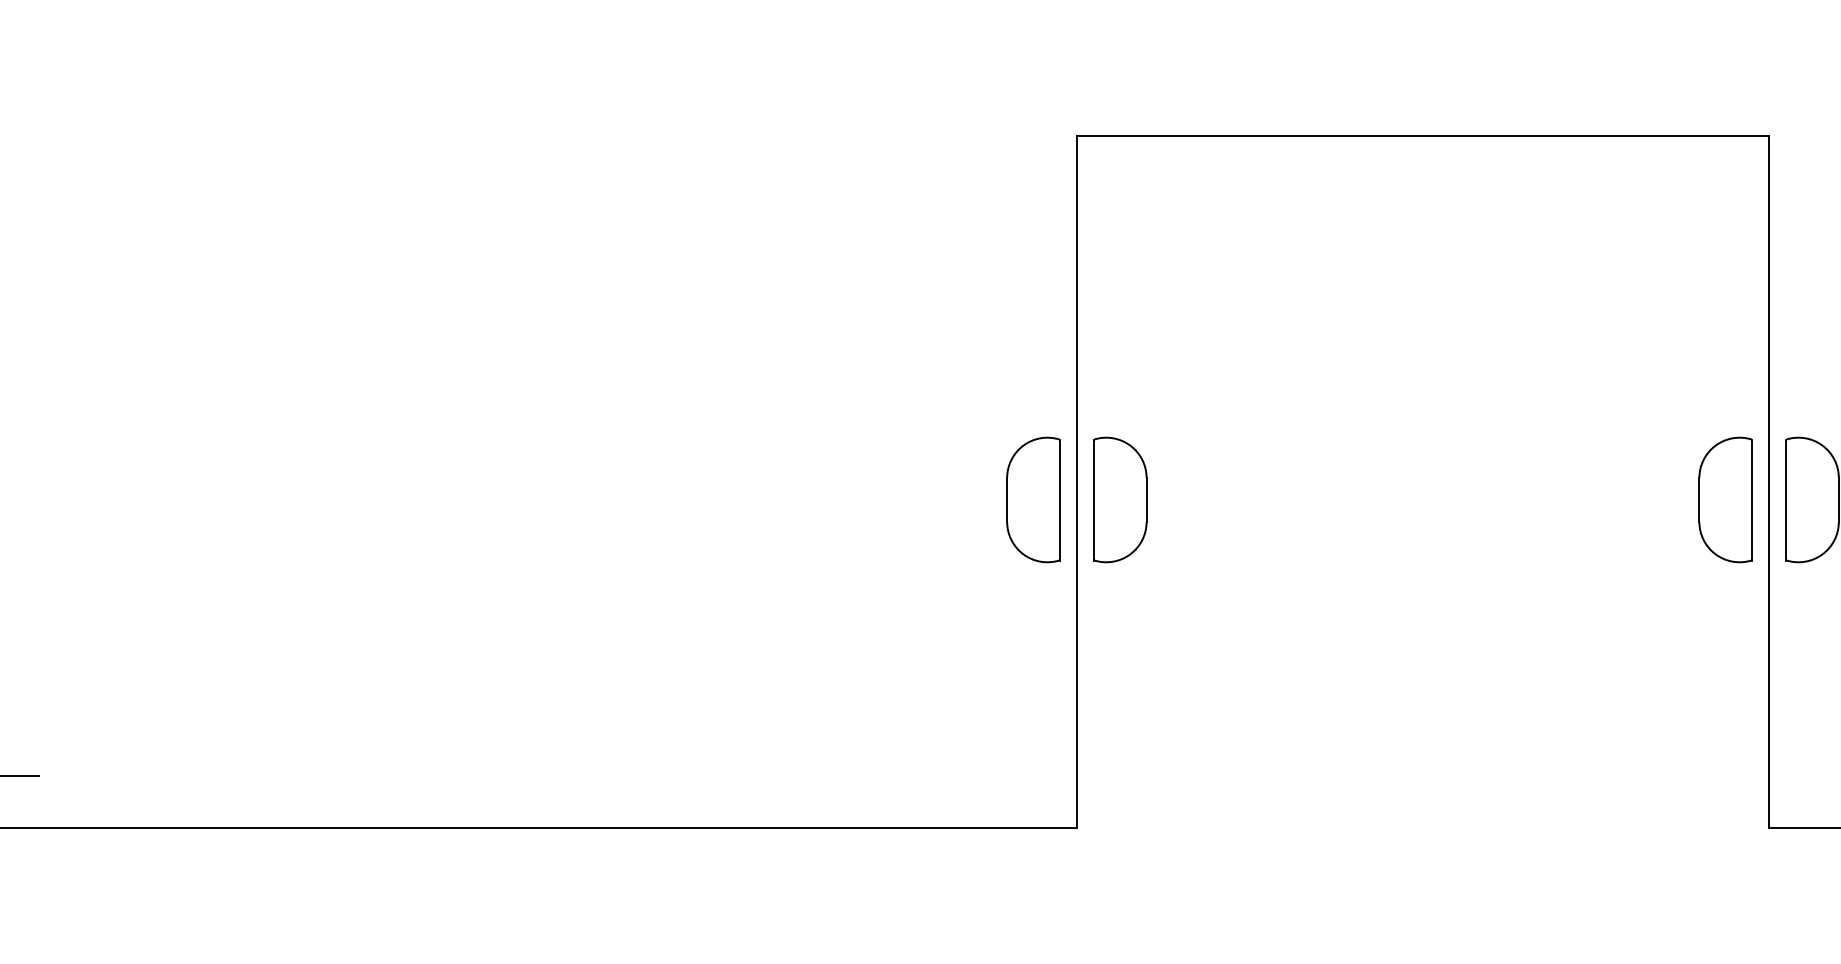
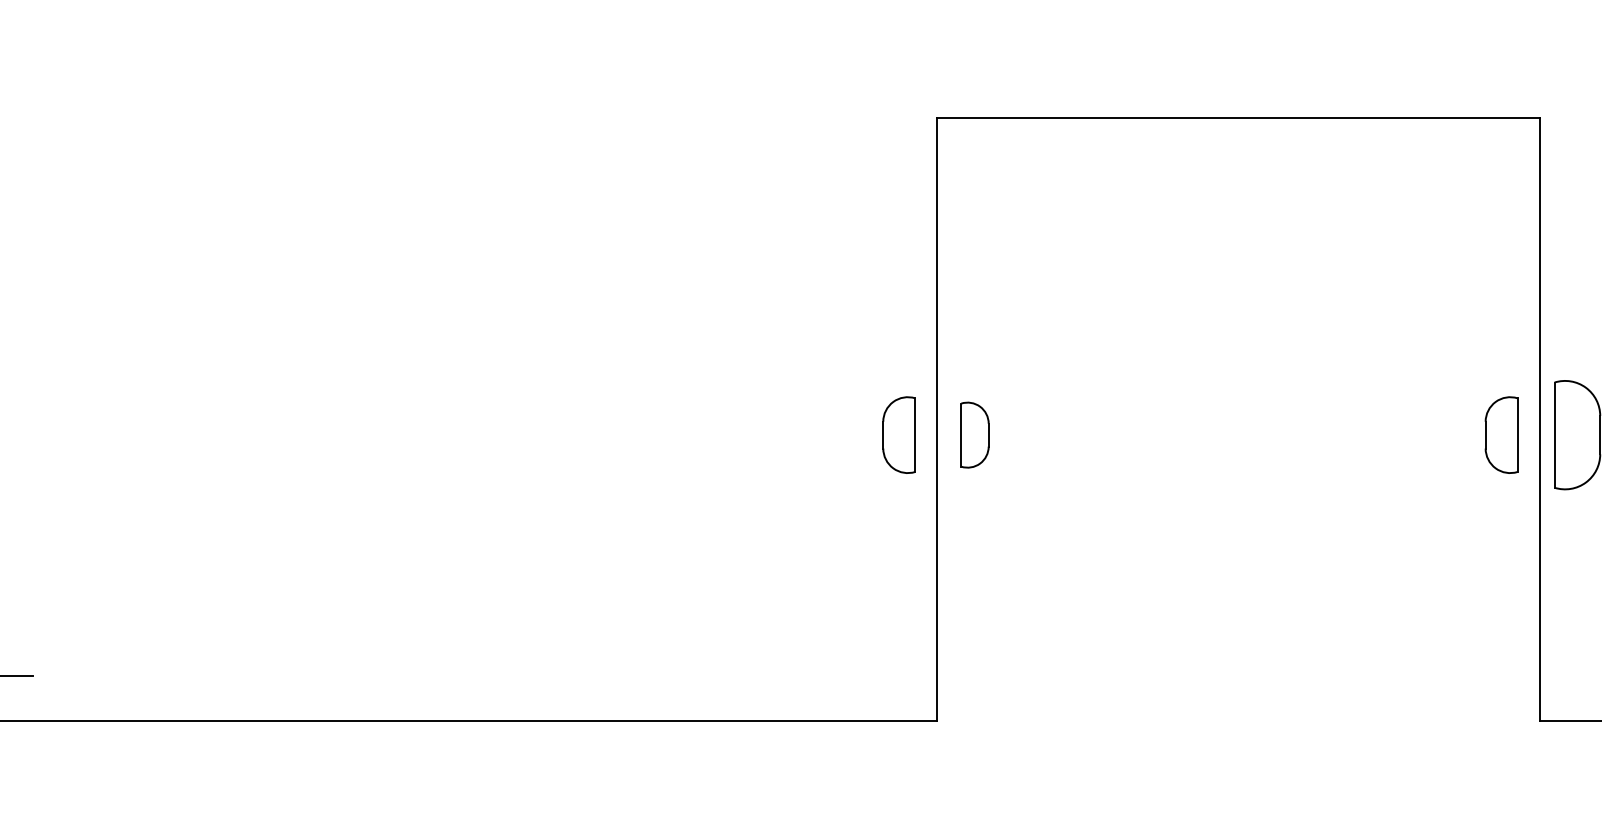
part: (1033, 499) -> (899, 434), size x0.7
part: (1120, 499) -> (975, 434), size x0.6
part: (1725, 499) -> (1501, 434), size x0.7

